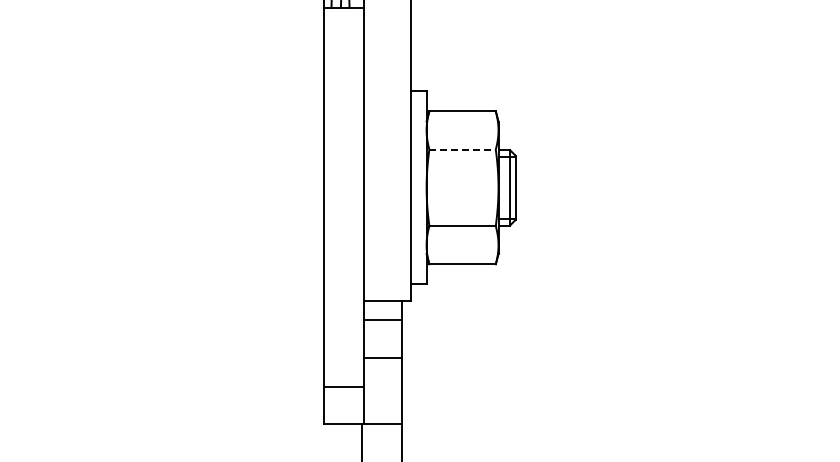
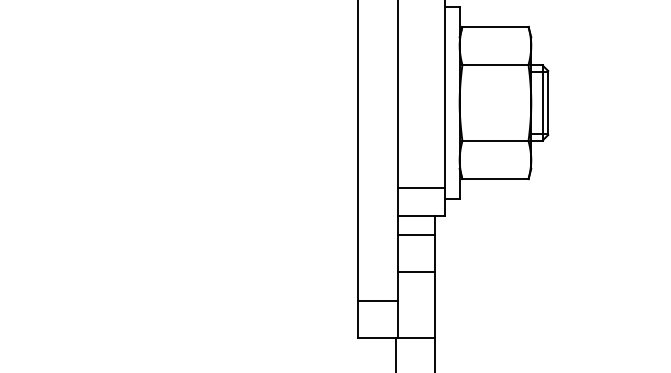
line: (463, 149) -> (496, 64), dashed -> solid
line: (387, 273) -> (420, 188), added

